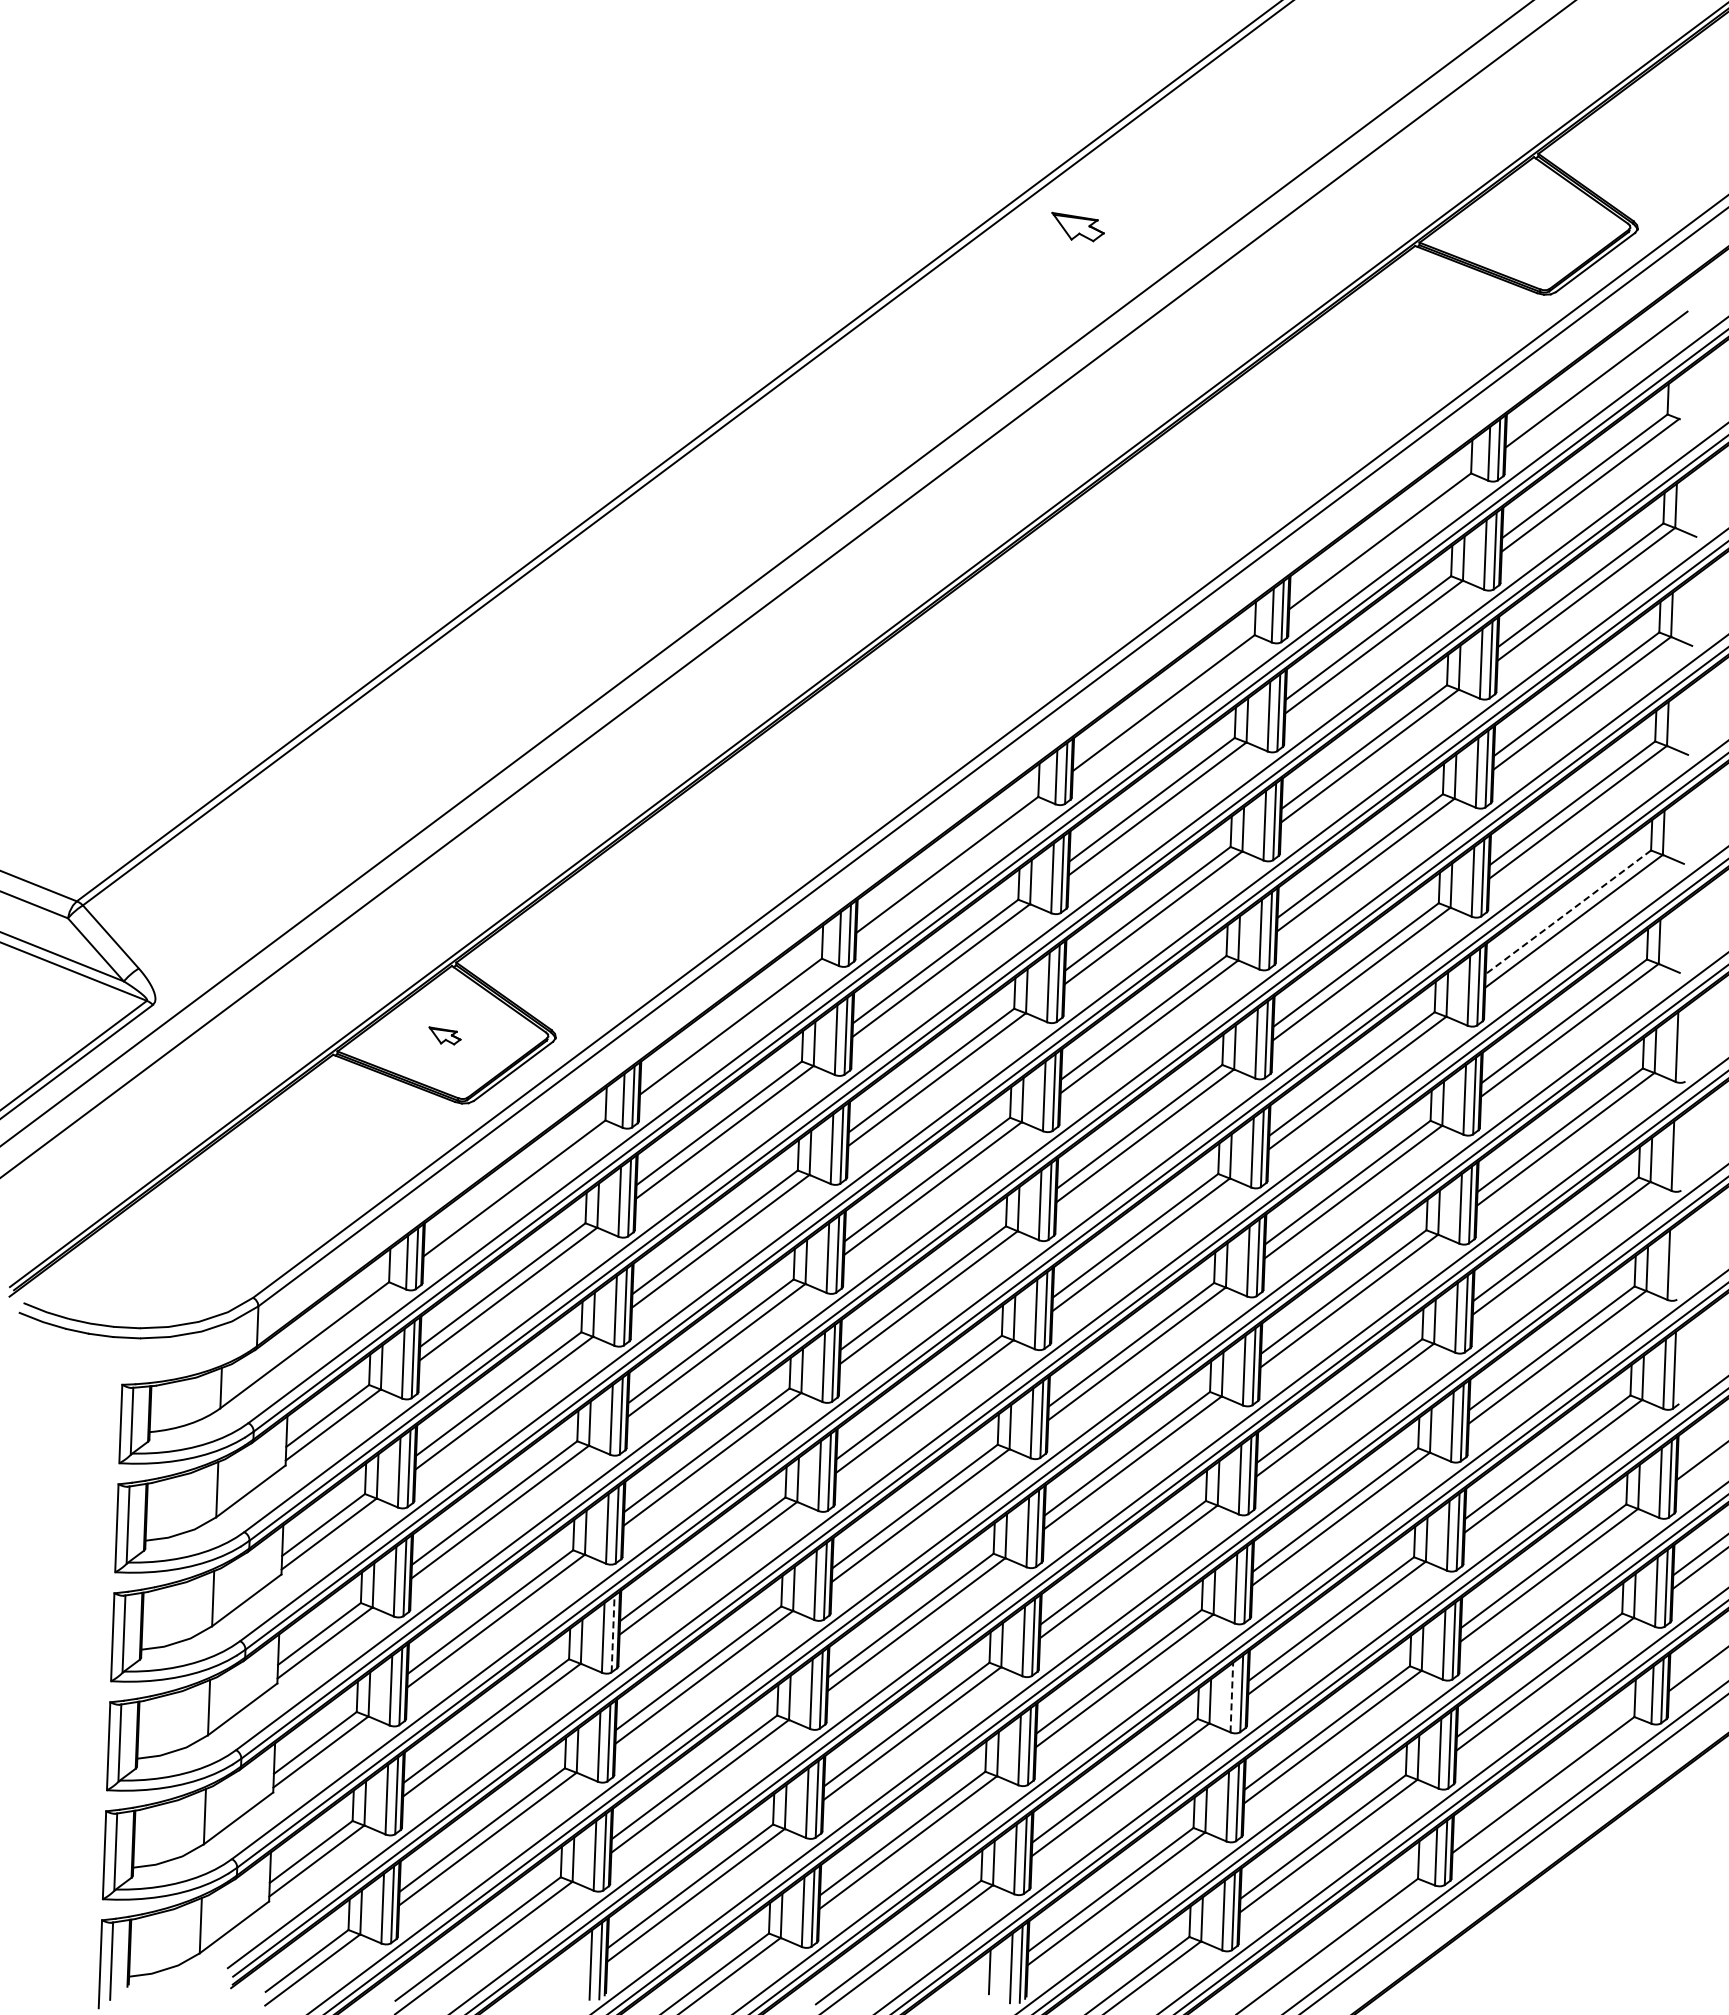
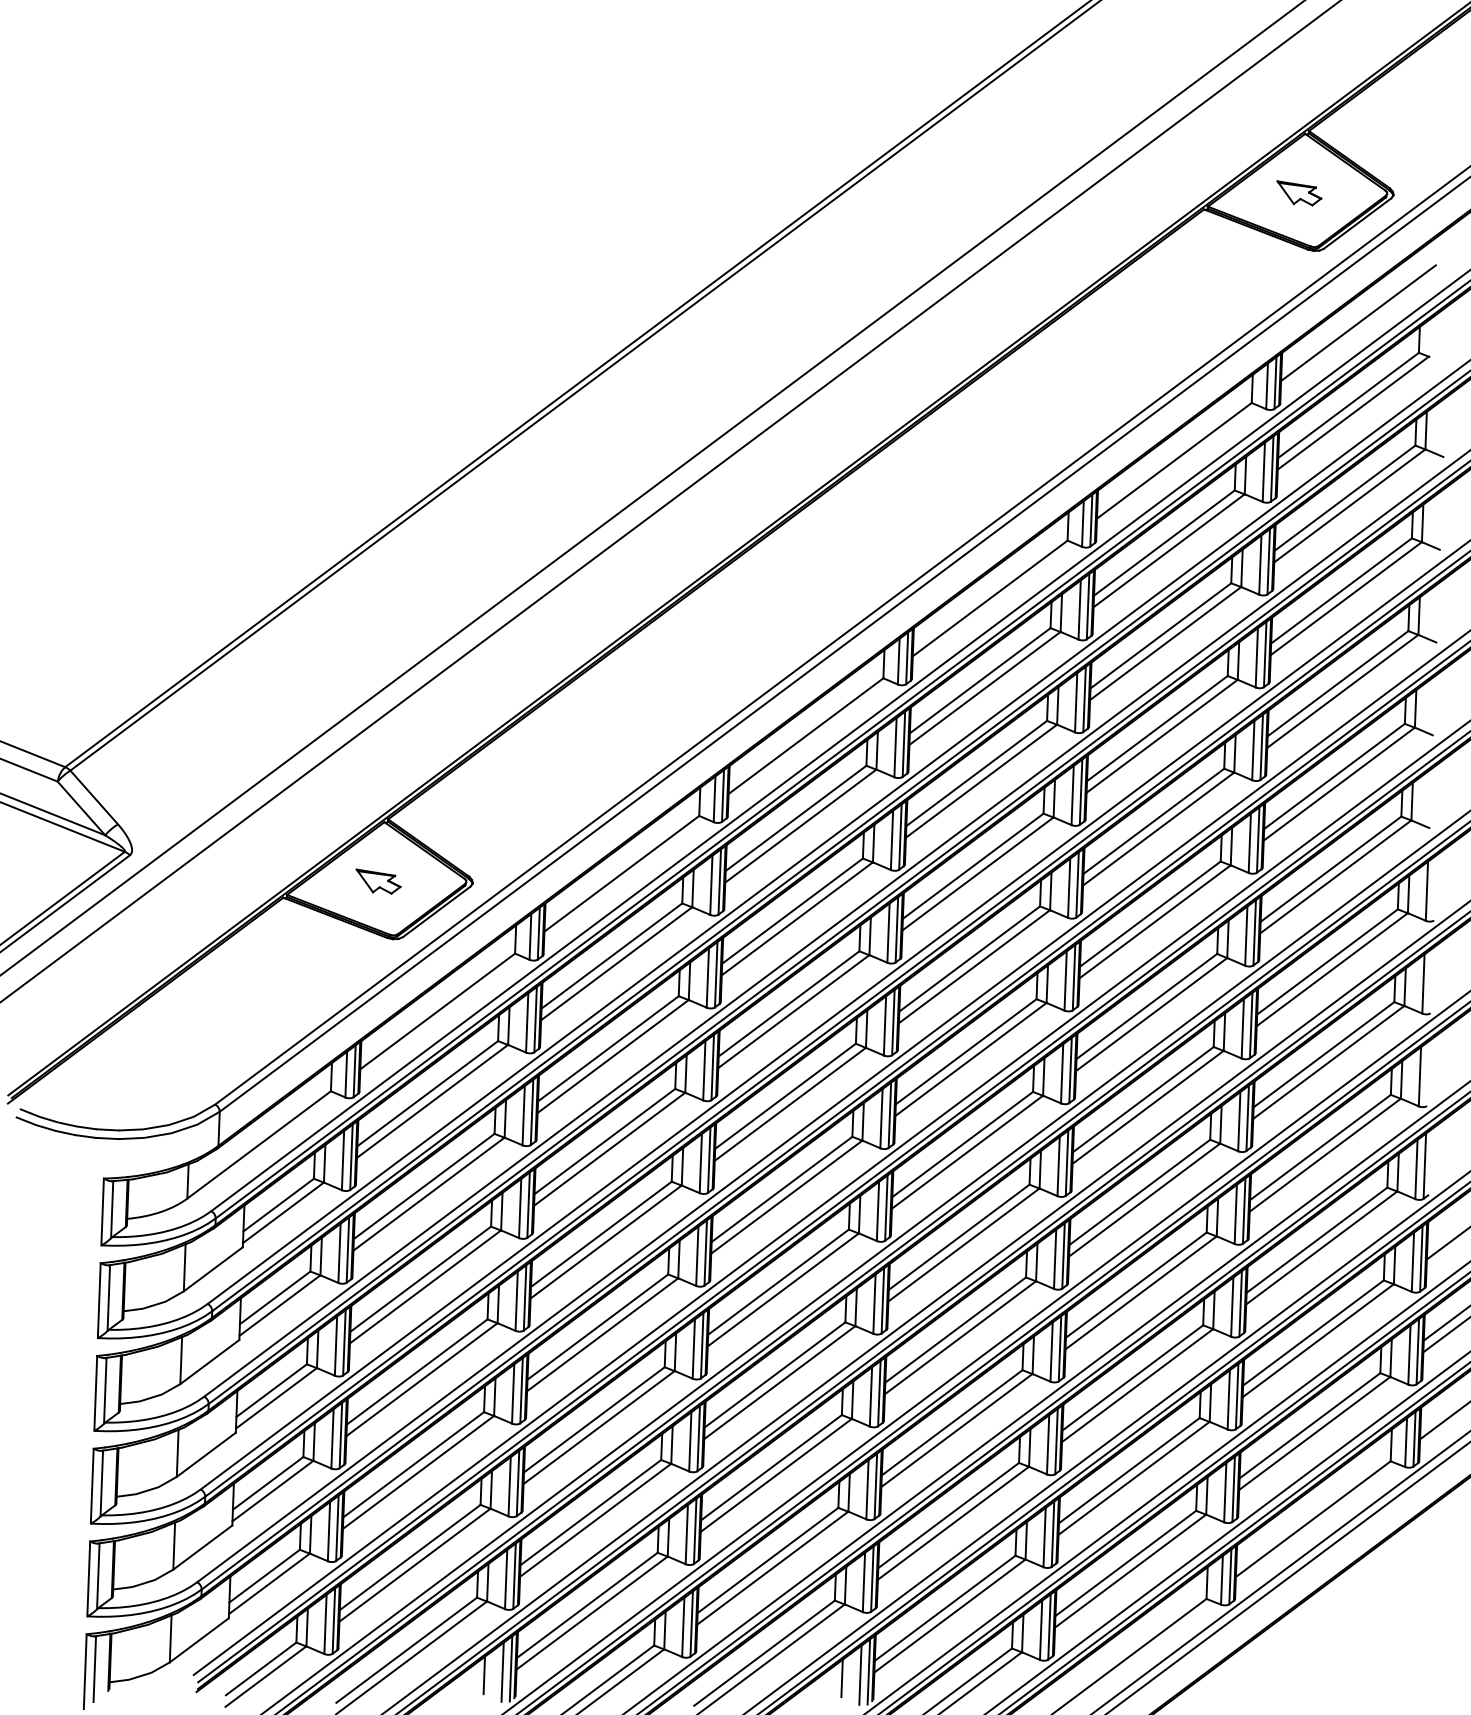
part: (1077, 226) -> (1298, 192), moved
line: (1568, 912) -> (1334, 776), dashed -> solid
part: (444, 1035) -> (378, 881), size x1.67
line: (613, 1633) -> (521, 1390), dashed -> solid
line: (1231, 1697) -> (1047, 1444), dashed -> solid
line: (569, 1968) -> (484, 1675), added

